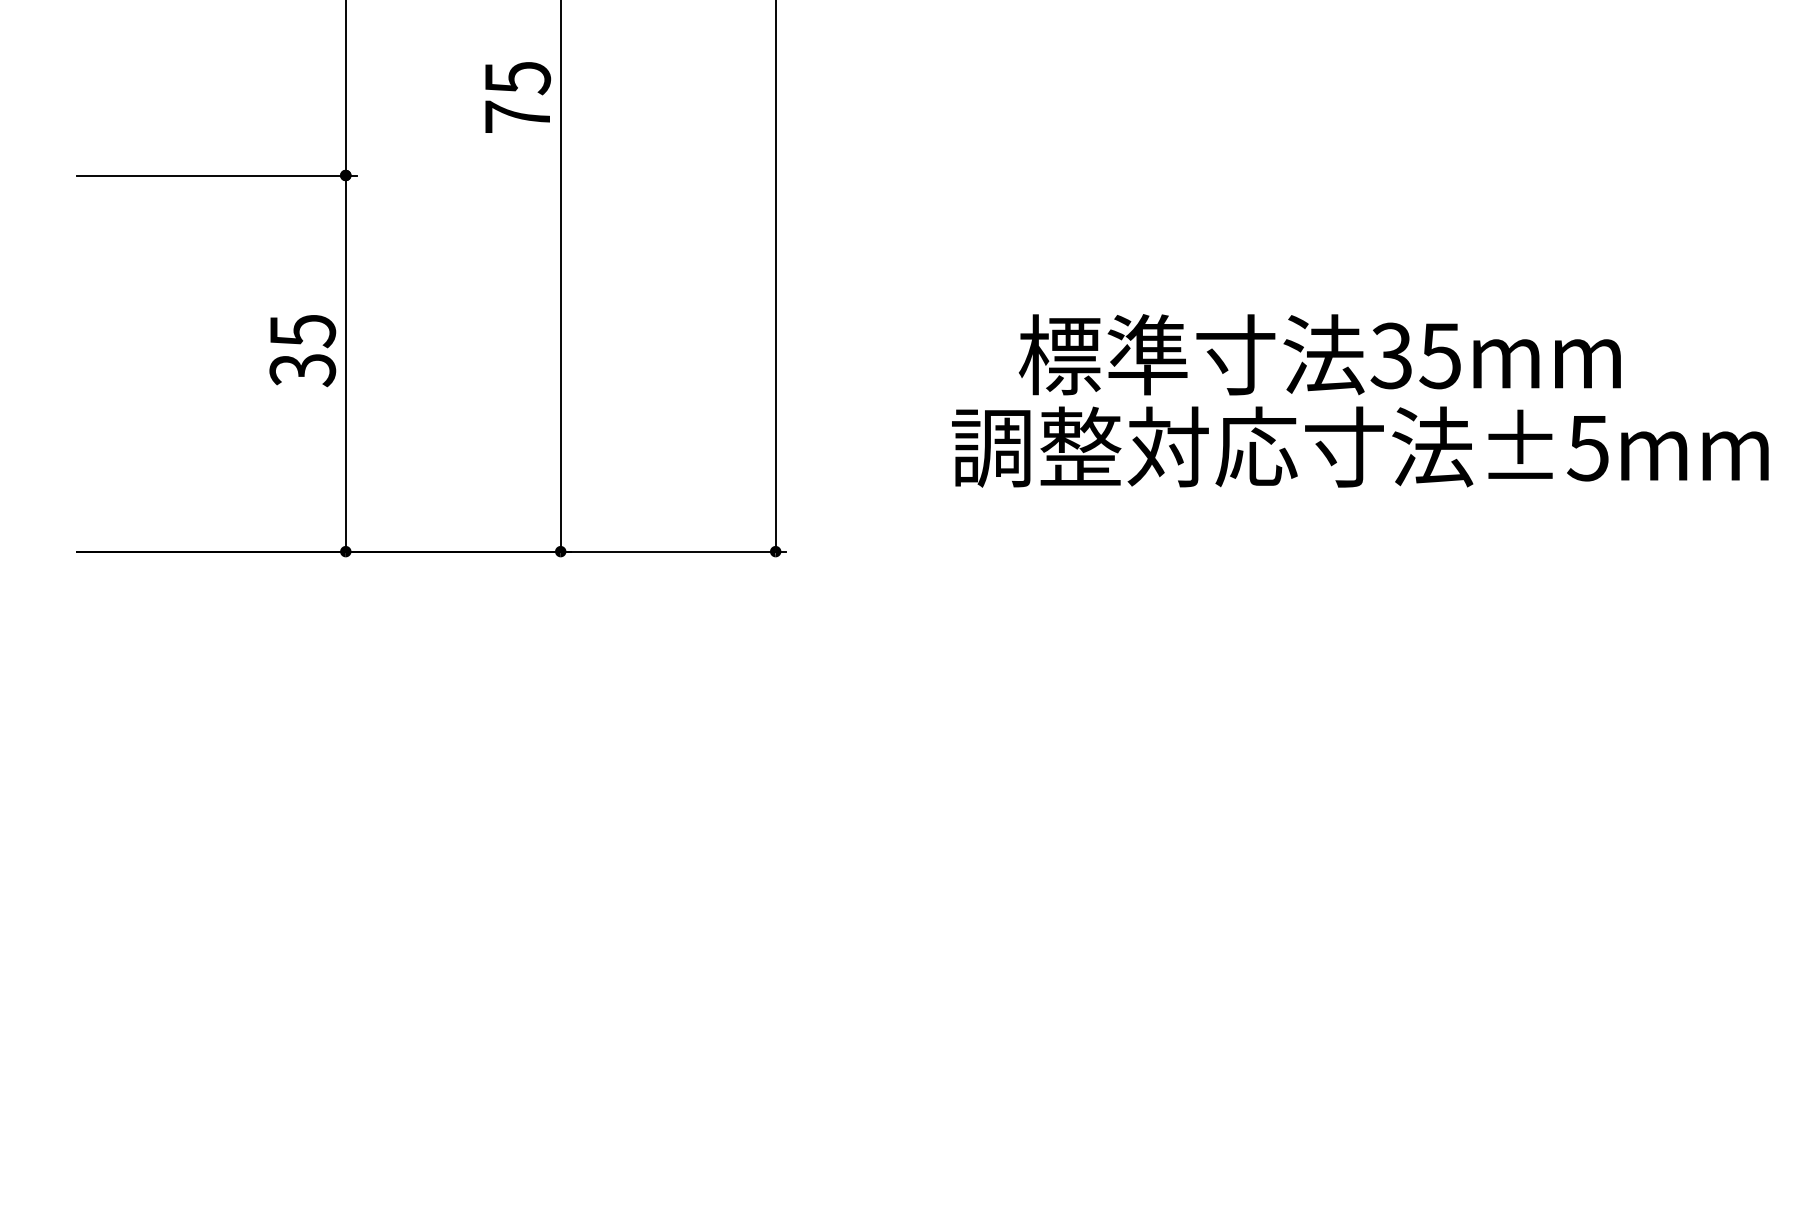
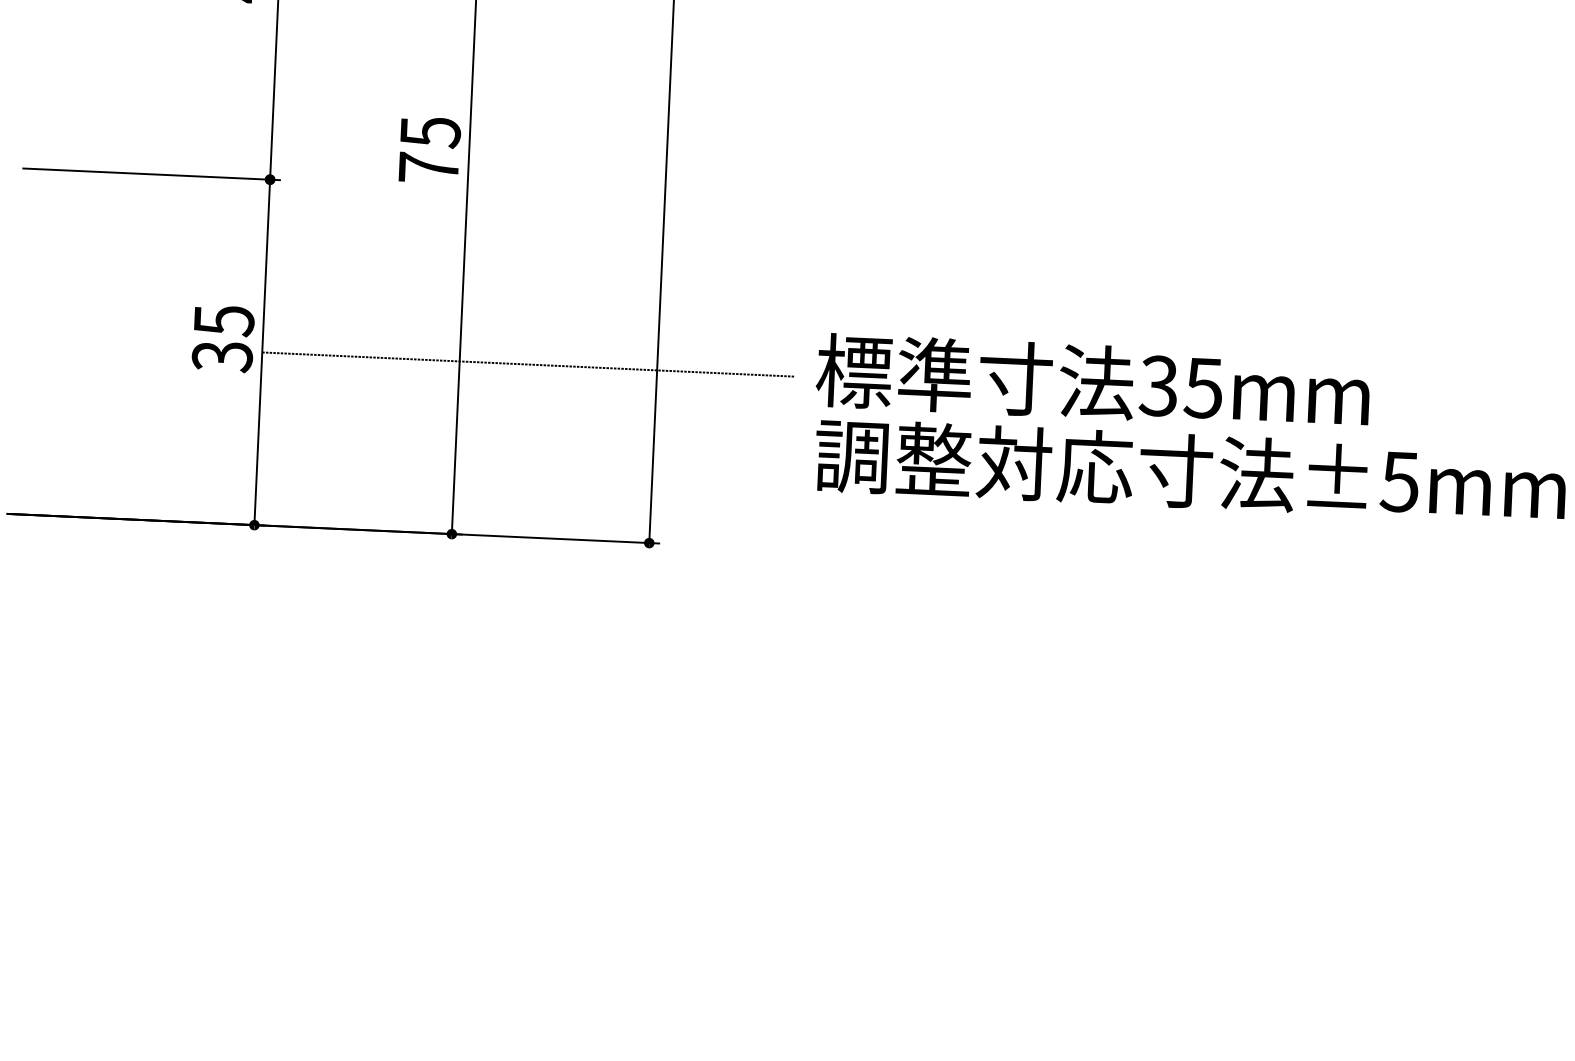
text: (518, 97) -> (430, 150), moved
text: (1319, 354) -> (1092, 381), moved
line: (635, 363) -> (528, 364), added

